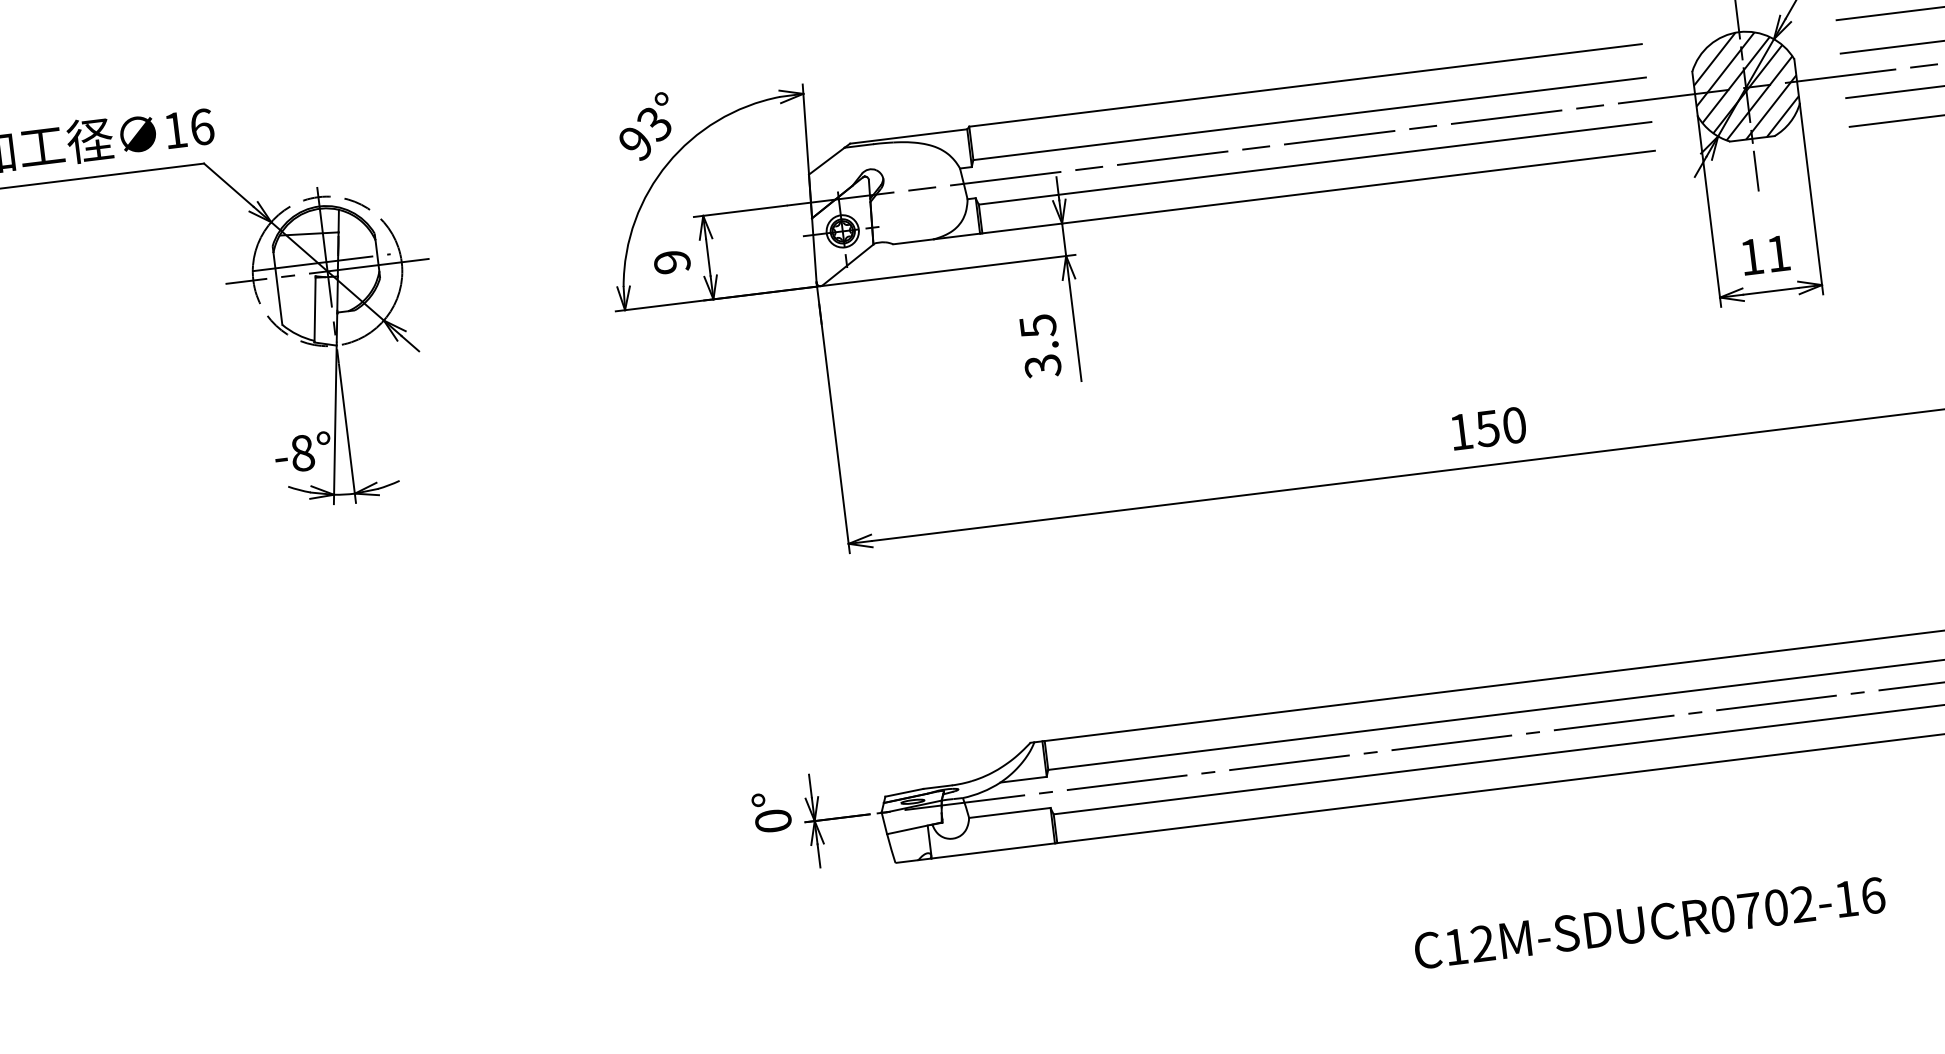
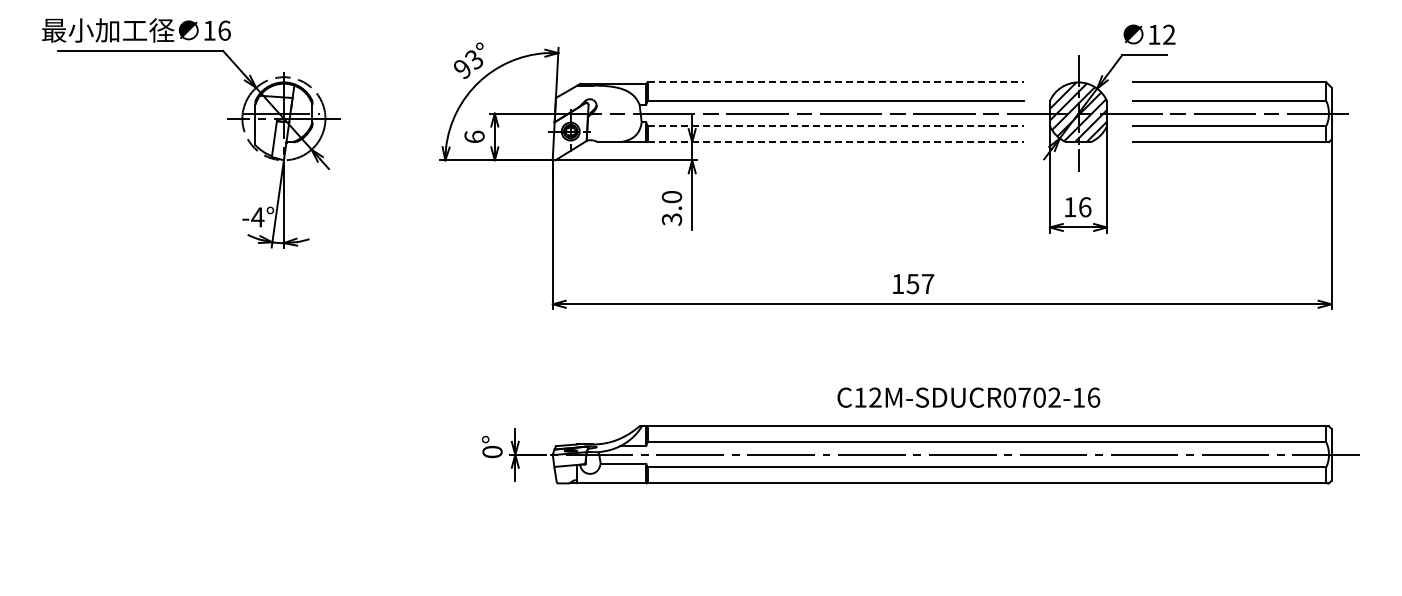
line: (1306, 85) -> (836, 82), solid -> dashed
line: (1316, 163) -> (836, 126), solid -> dashed
line: (1320, 192) -> (836, 142), solid -> dashed
text: (1779, 254) -> (1085, 207), 11 -> 16
text: (671, 261) -> (474, 136), 9 -> 6
text: (1037, 327) -> (671, 197), 3.5 -> 3.0
text: (1515, 424) -> (928, 283), 150 -> 157
text: (302, 453) -> (257, 217), -8° -> -4°
text: (1649, 922) -> (968, 397), moved

